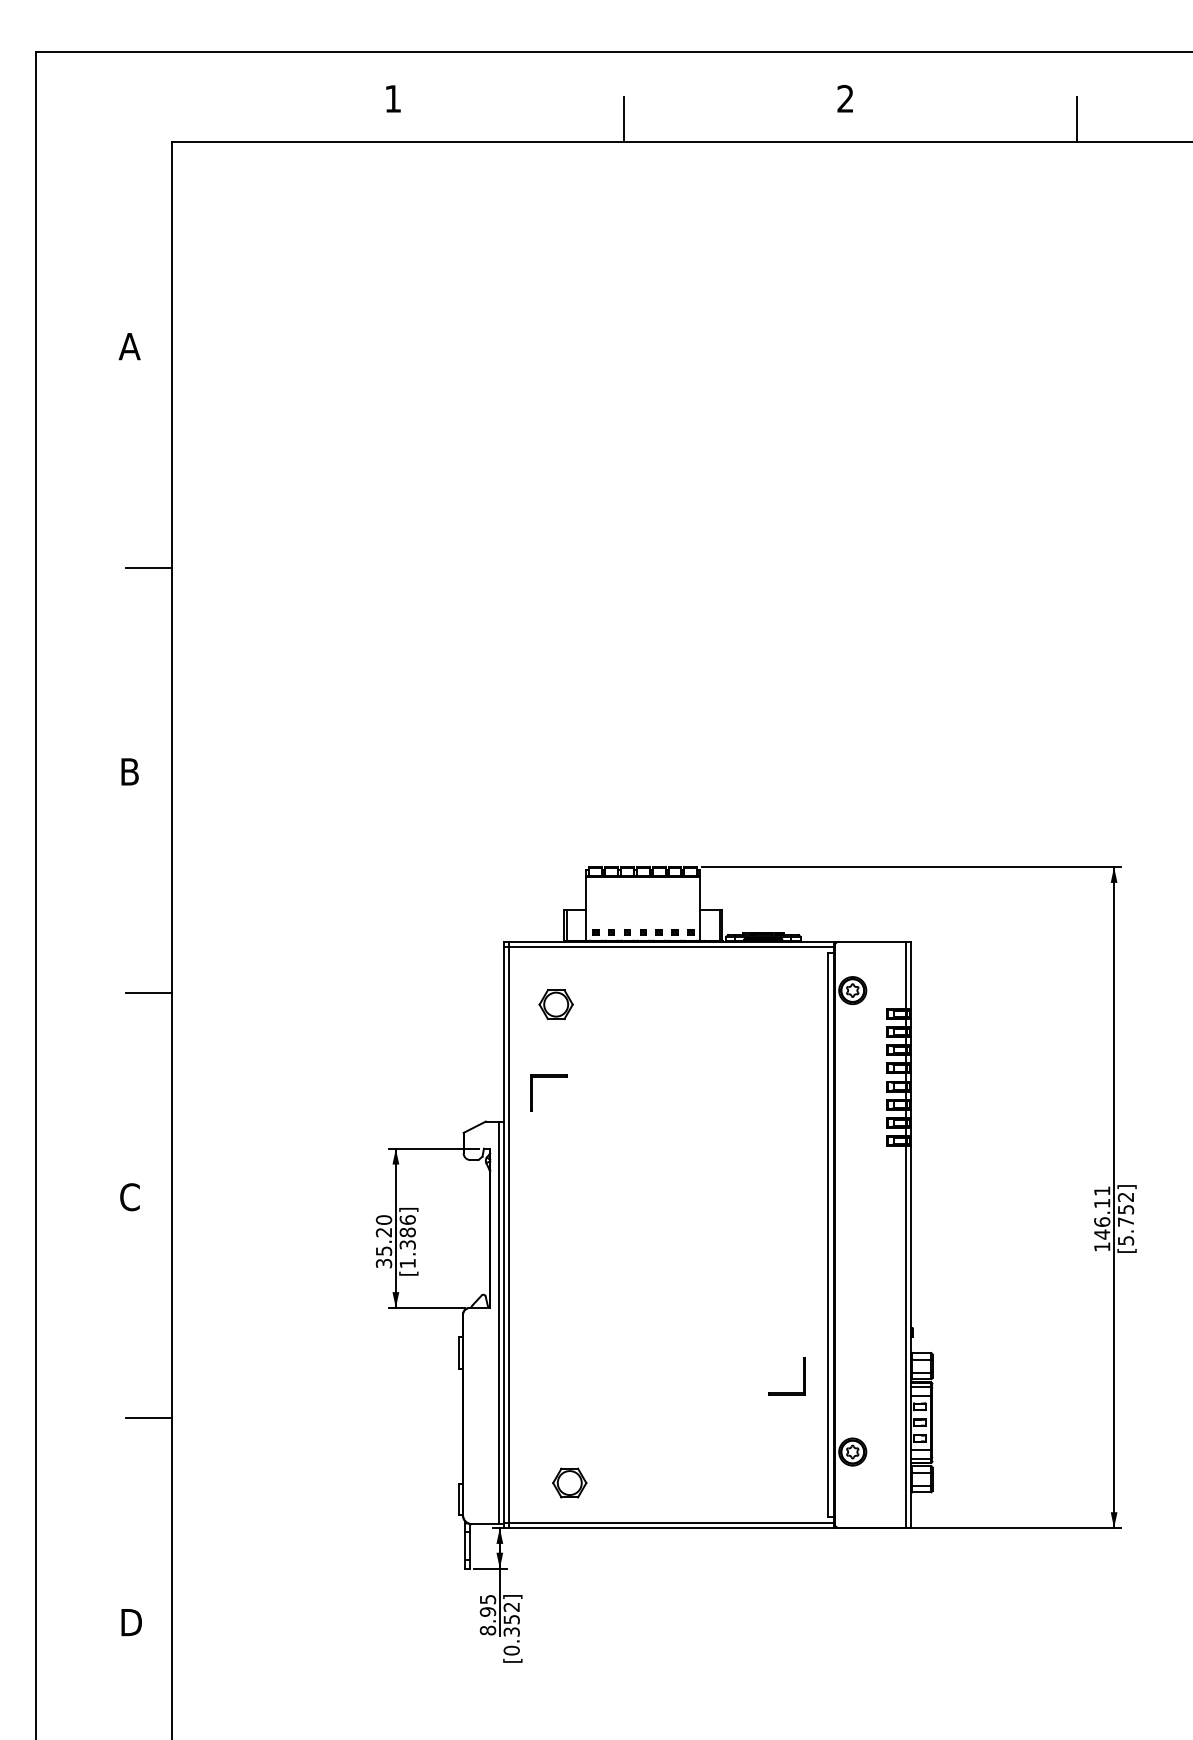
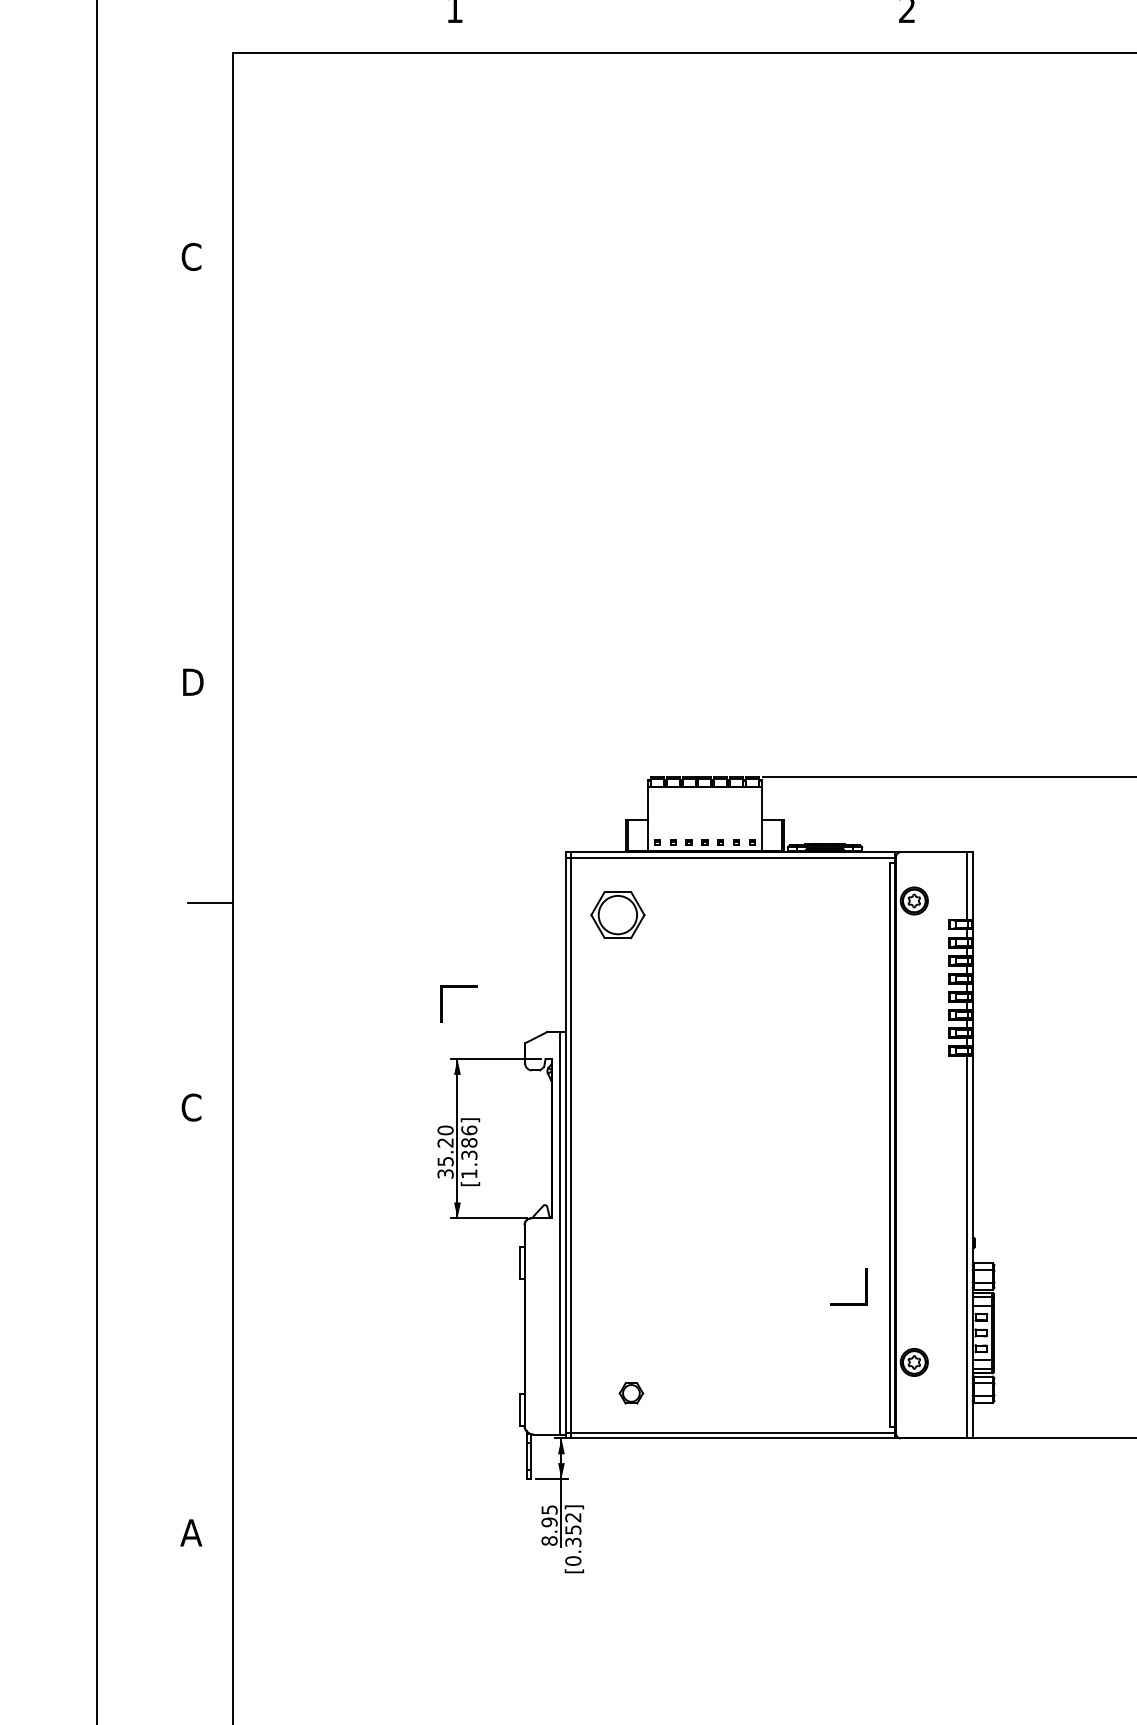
line: (624, 119) -> (686, 29), removed
text: (129, 346) -> (191, 256), A -> C
line: (148, 567) -> (210, 477), removed
text: (132, 771) -> (194, 681), B -> D
part: (555, 1004) -> (617, 914), size x1.6
part: (548, 1077) -> (458, 987), moved
line: (148, 1418) -> (210, 1328), removed
part: (569, 1482) -> (631, 1392), size x0.7
text: (129, 1622) -> (191, 1532), D -> A

